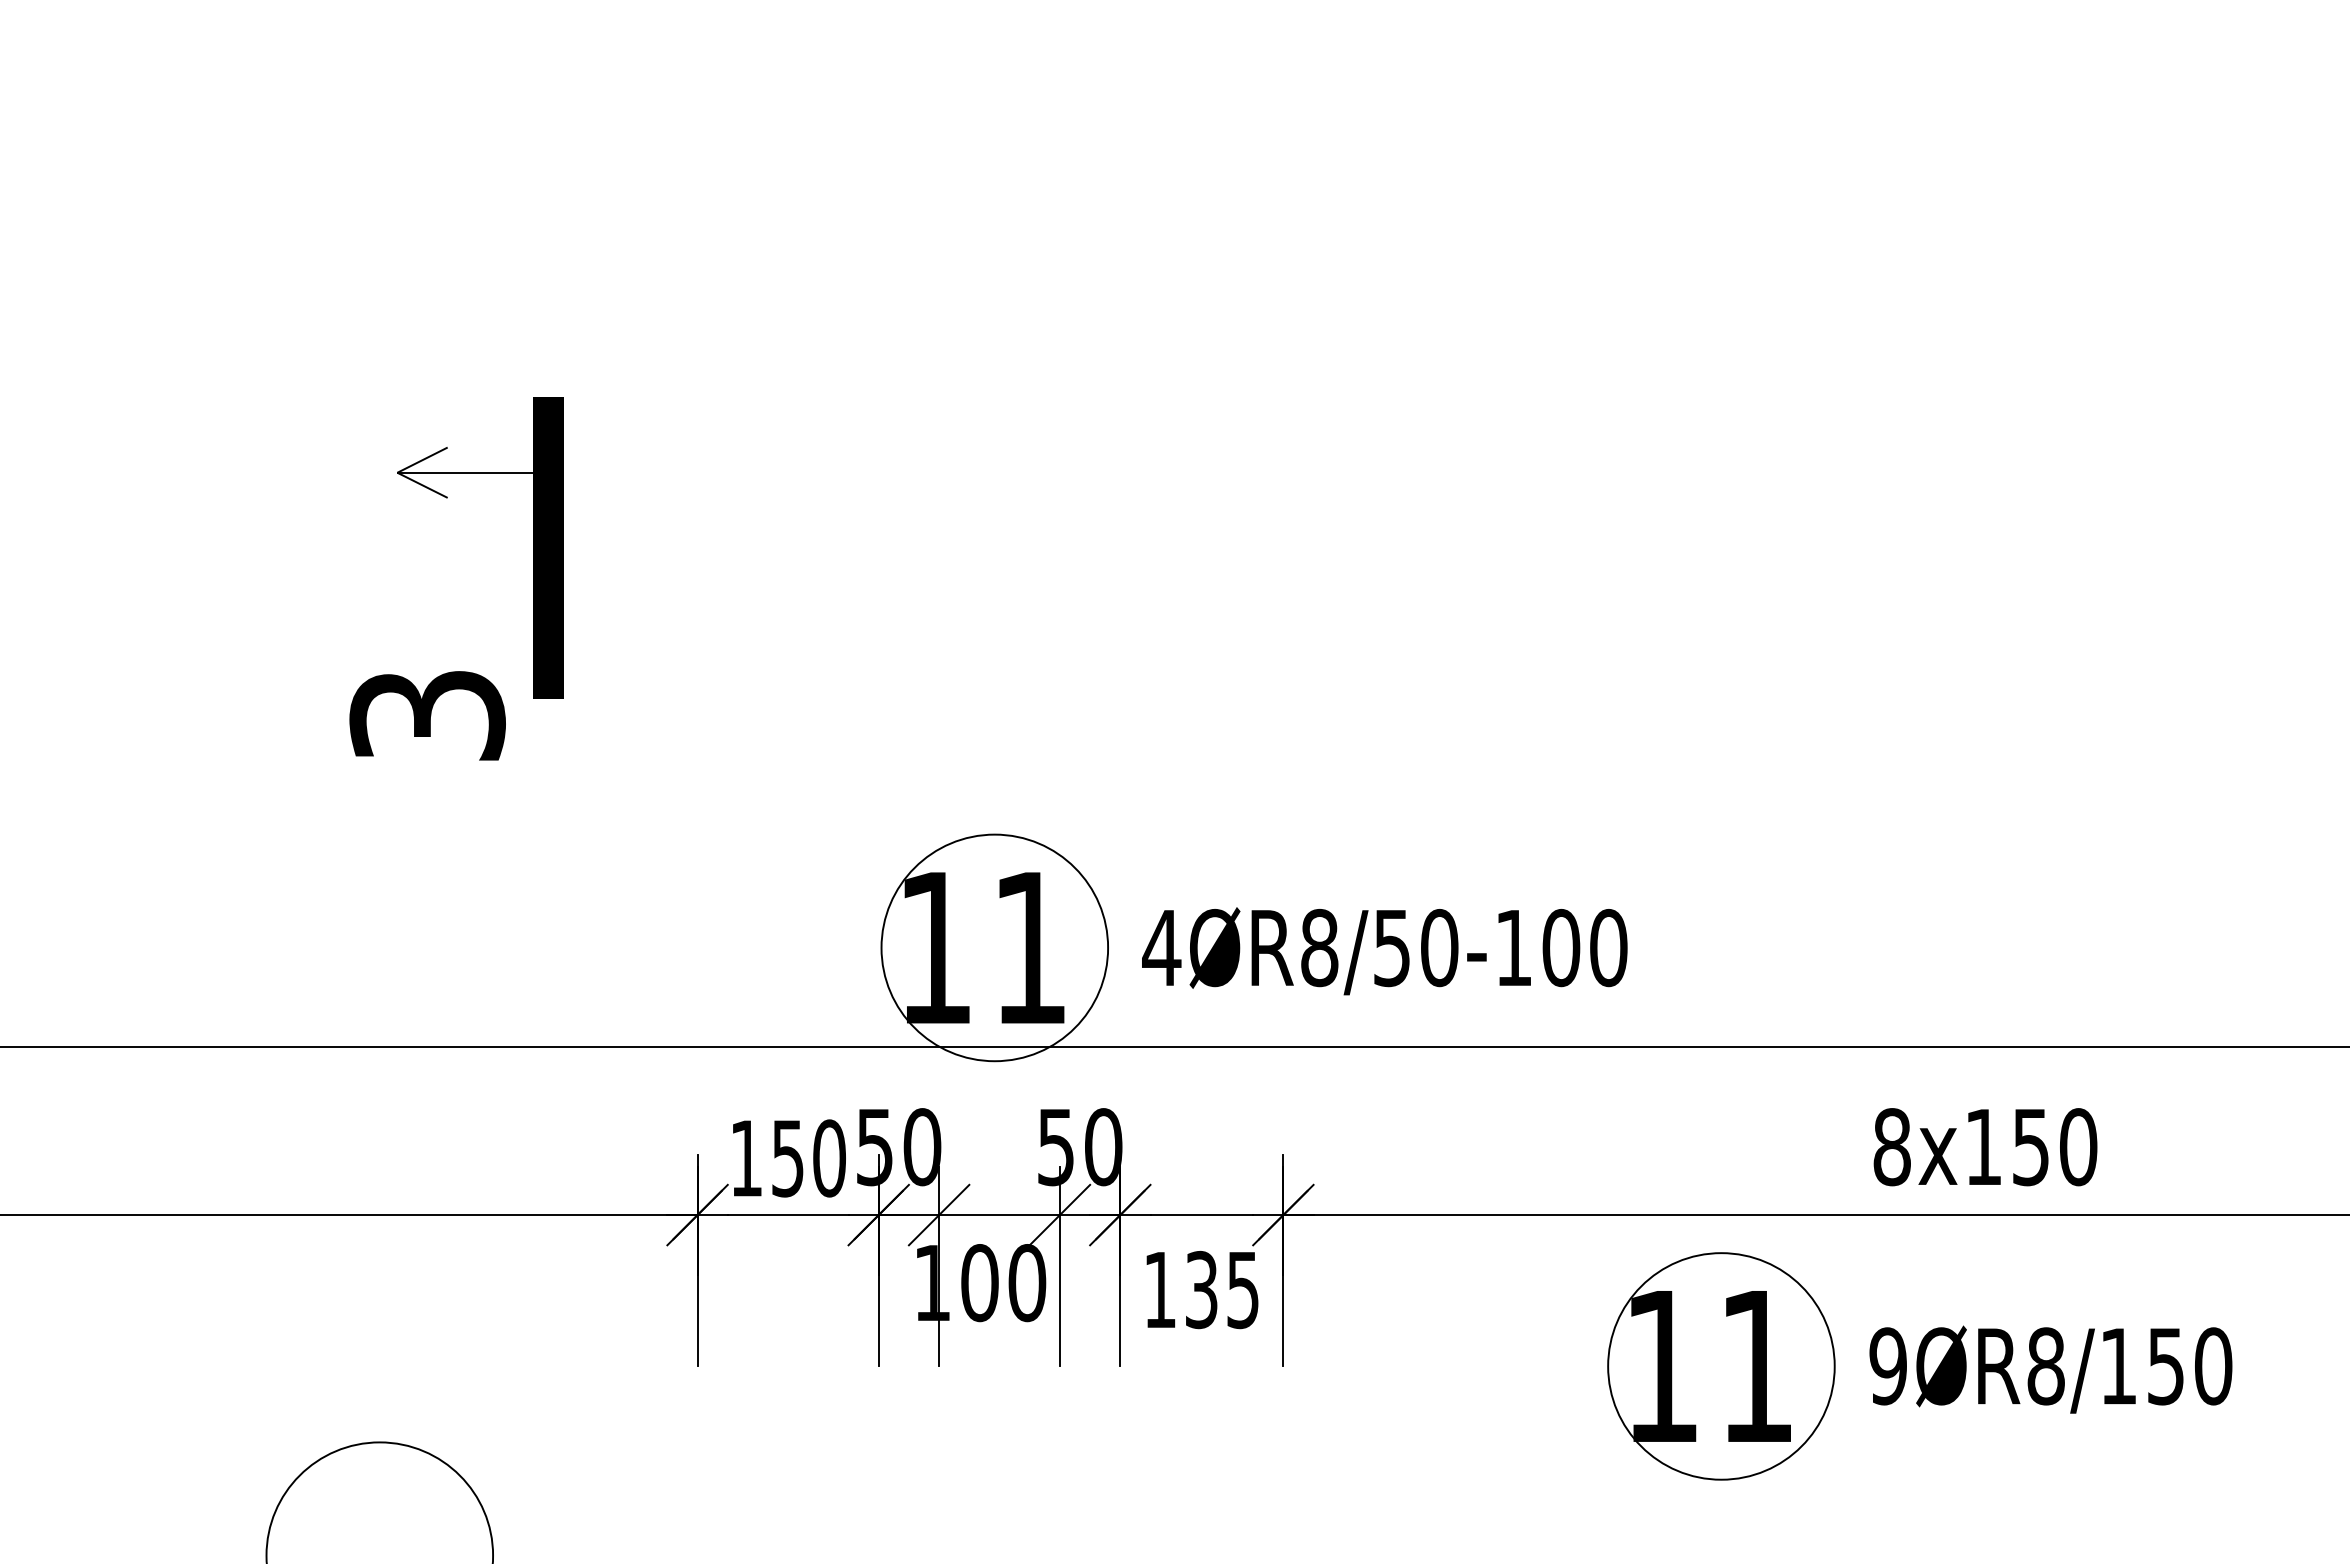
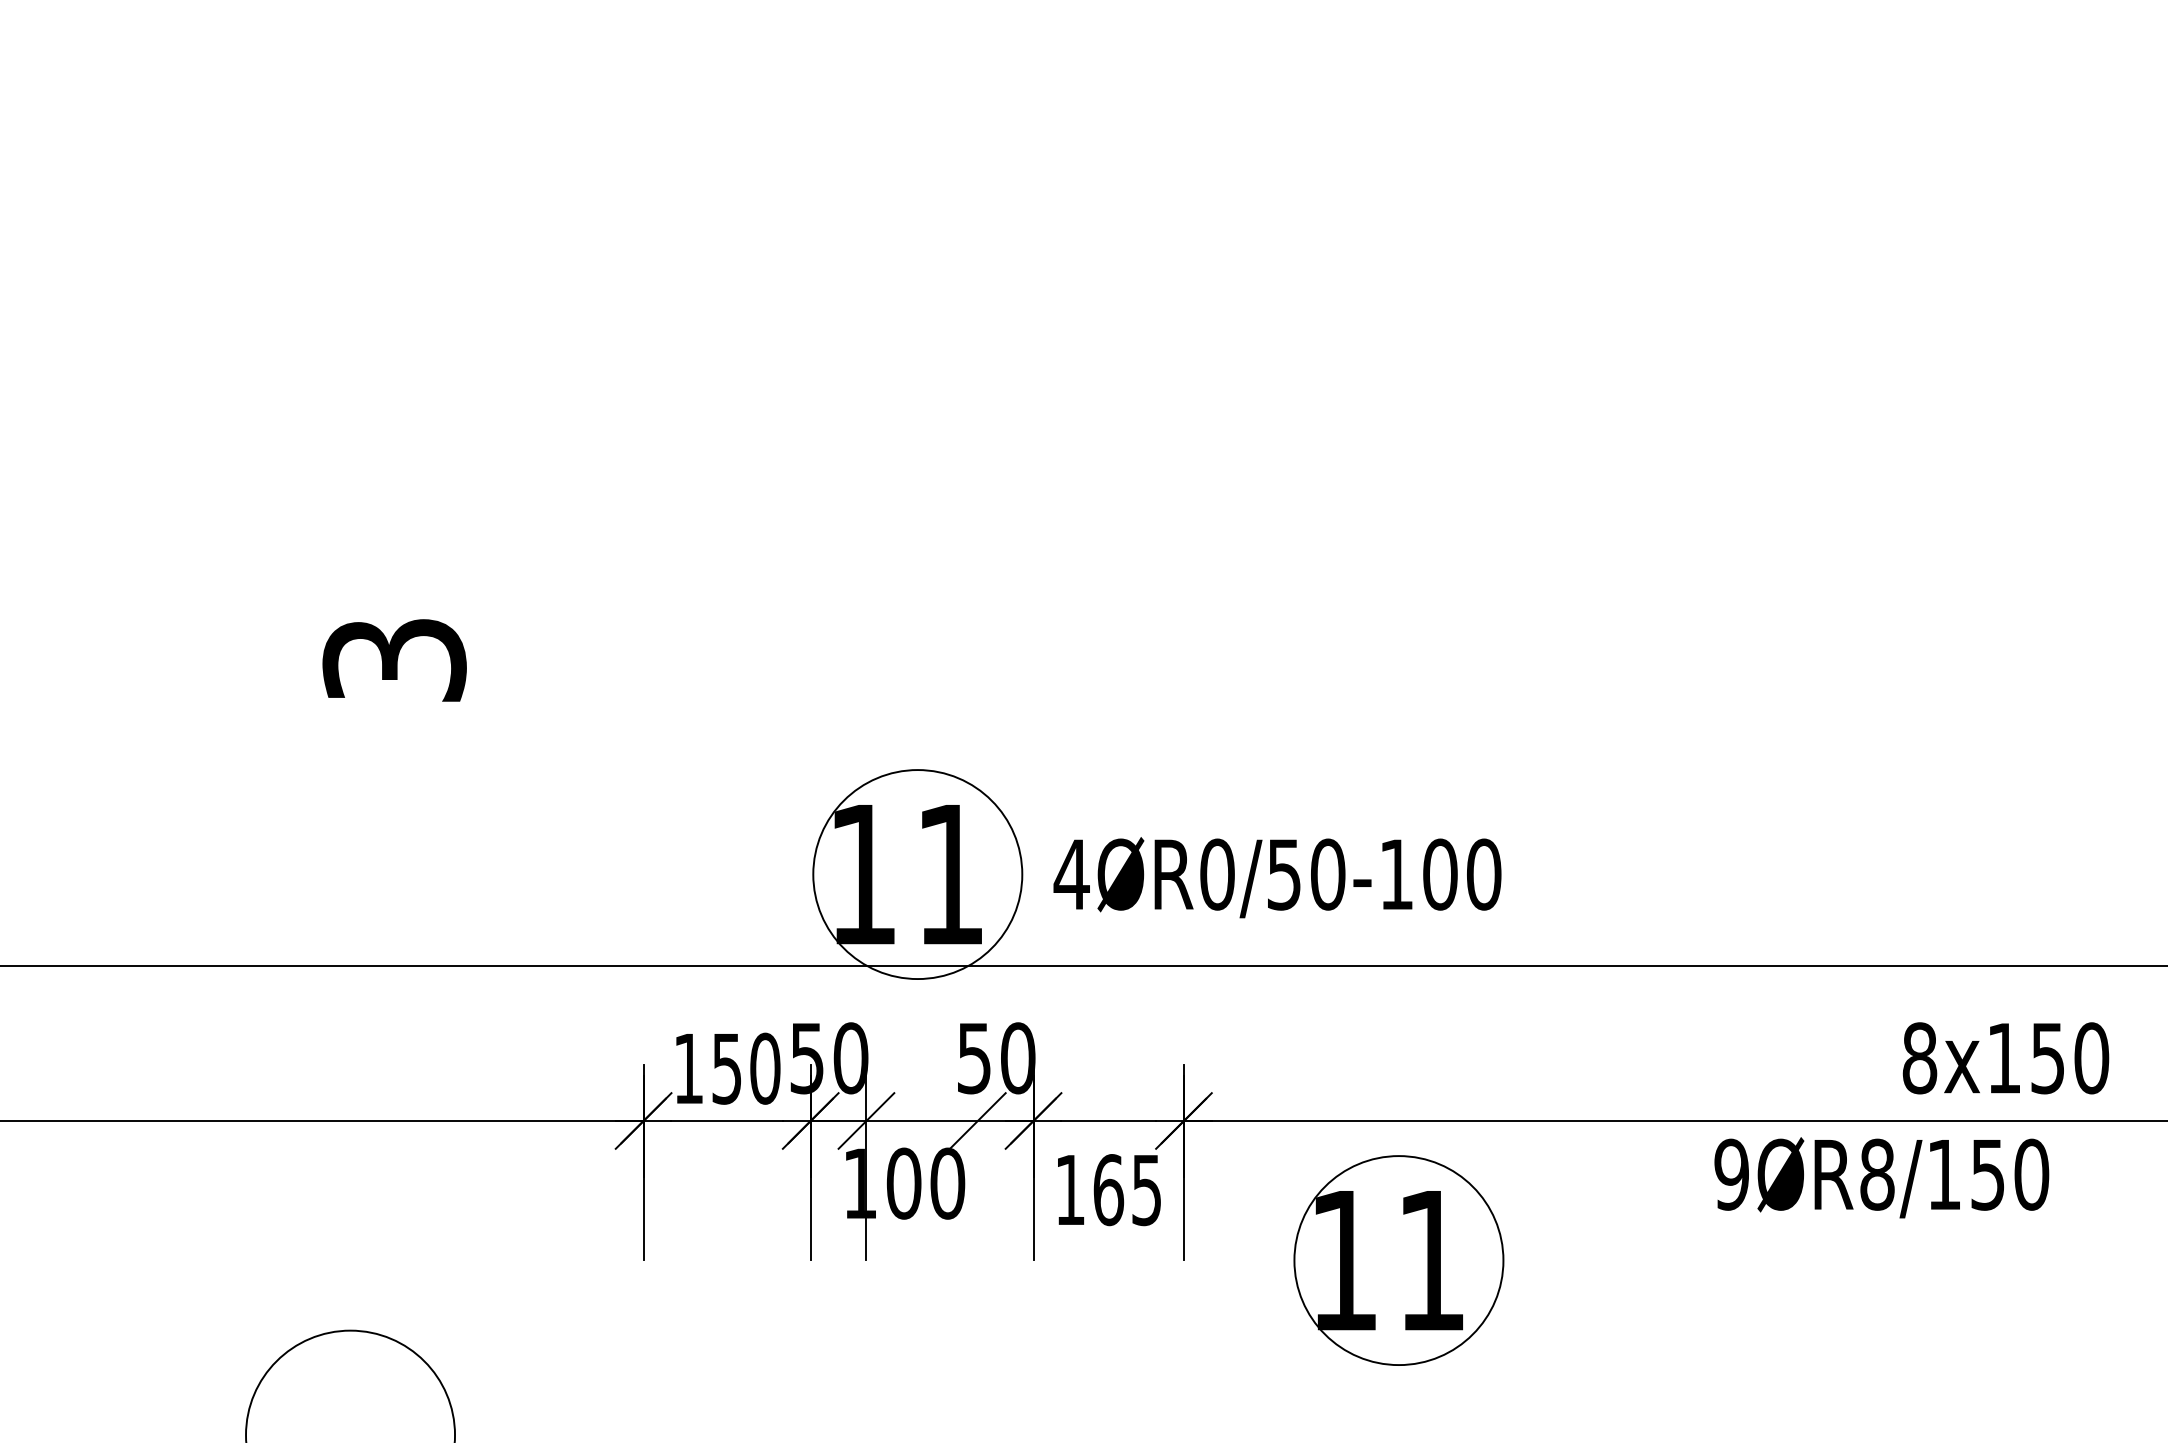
part: (533, 547) -> (492, 505), removed
text: (1319, 947) -> (1217, 874), 4ØR8/50-100 -> 4ØR0/50-100
text: (1985, 1147) -> (2005, 1058), moved
line: (1059, 1266) -> (977, 1168), removed
text: (1201, 1289) -> (1108, 1189), 135 -> 165
part: (1721, 1366) -> (1398, 1260), moved
text: (2050, 1369) -> (1881, 1177), moved

